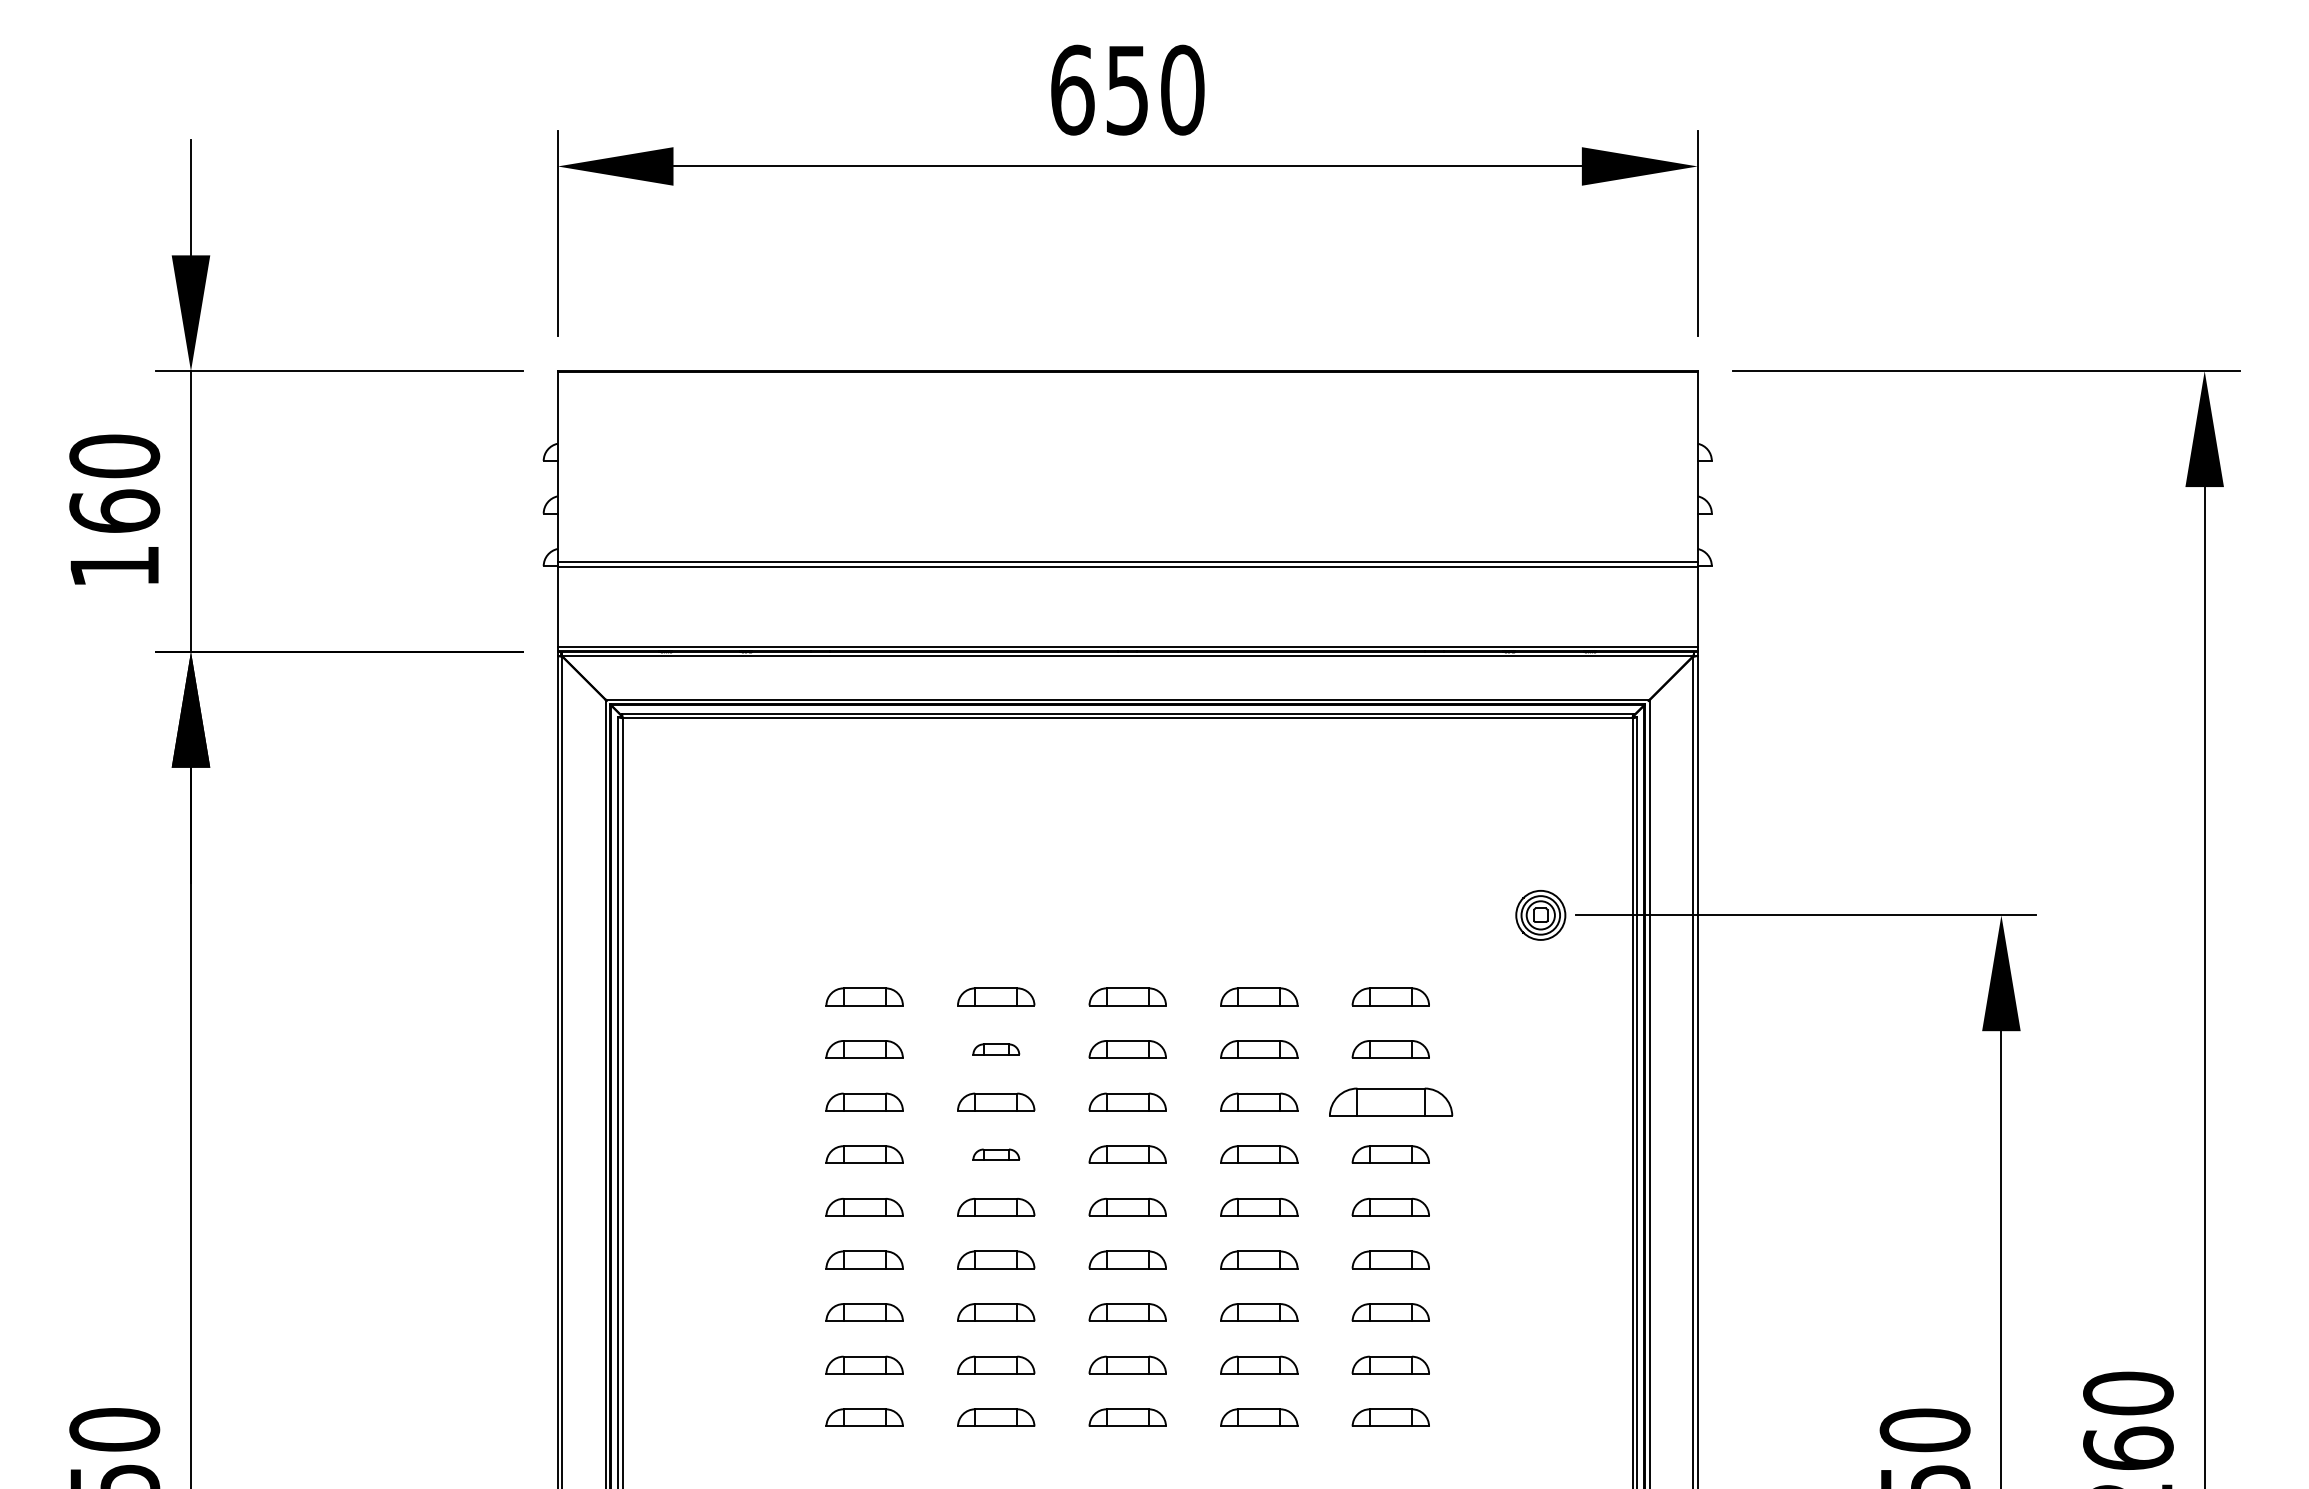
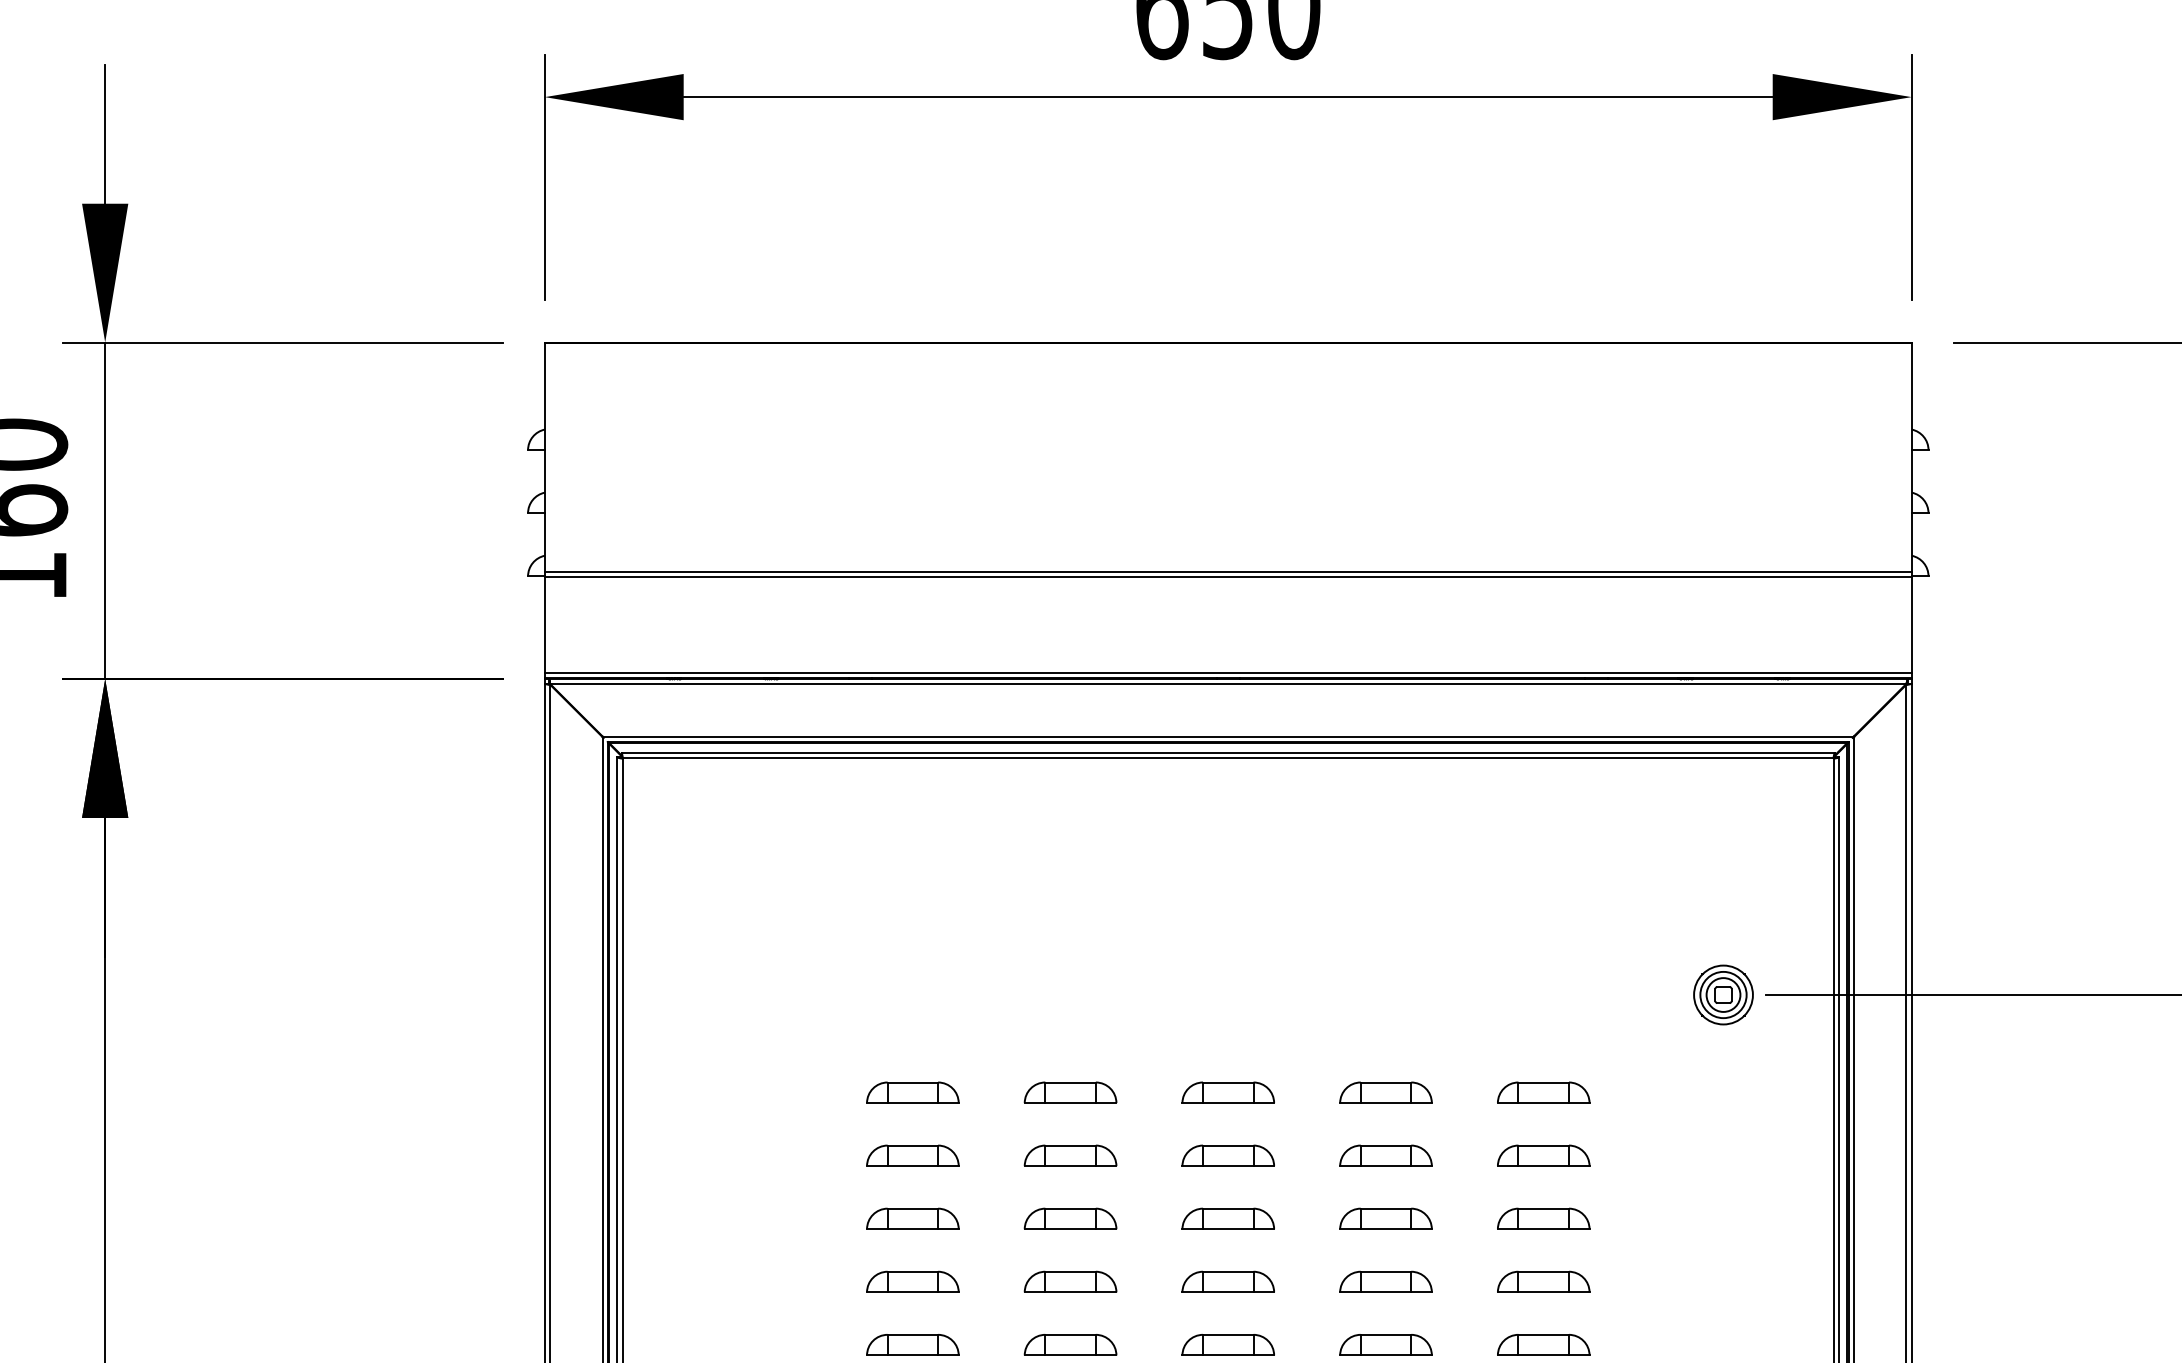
part: (996, 1049) -> (1070, 1155), size x1.67
part: (1390, 1101) -> (1543, 1218), size x0.62
part: (996, 1154) -> (1070, 1281), size x1.67

